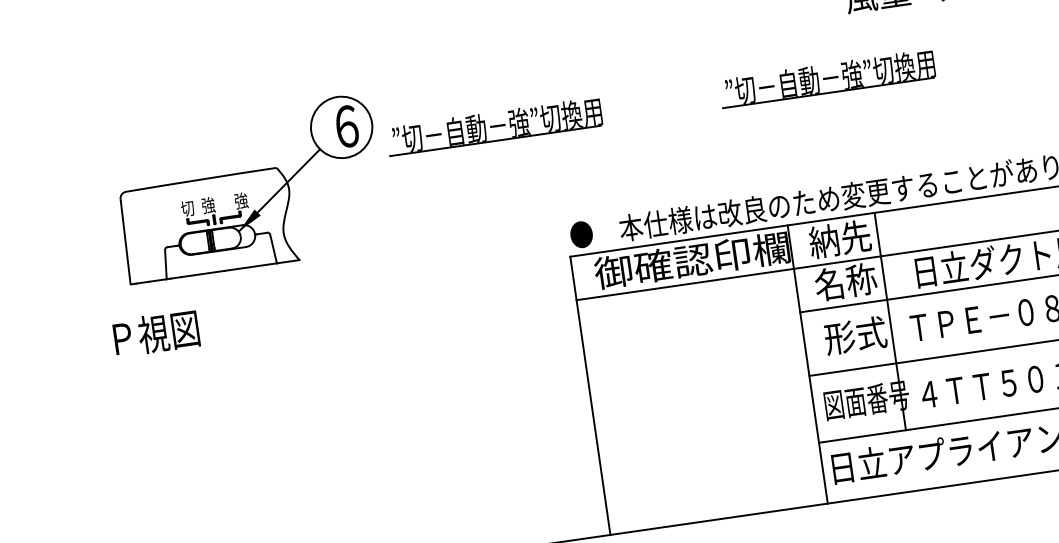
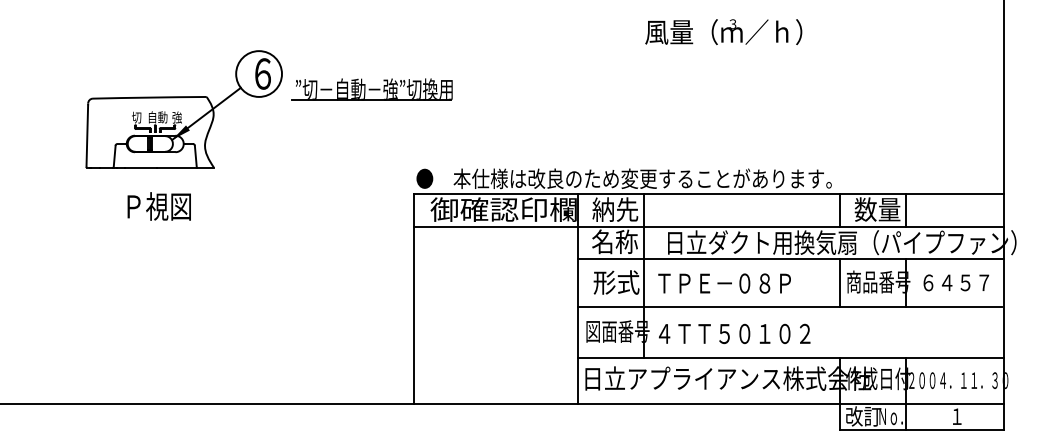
part: (826, 78) -> (622, 89), removed
text: (215, 204) -> (157, 117), 強 -> 自動
text: (155, 333) -> (158, 206), moved

